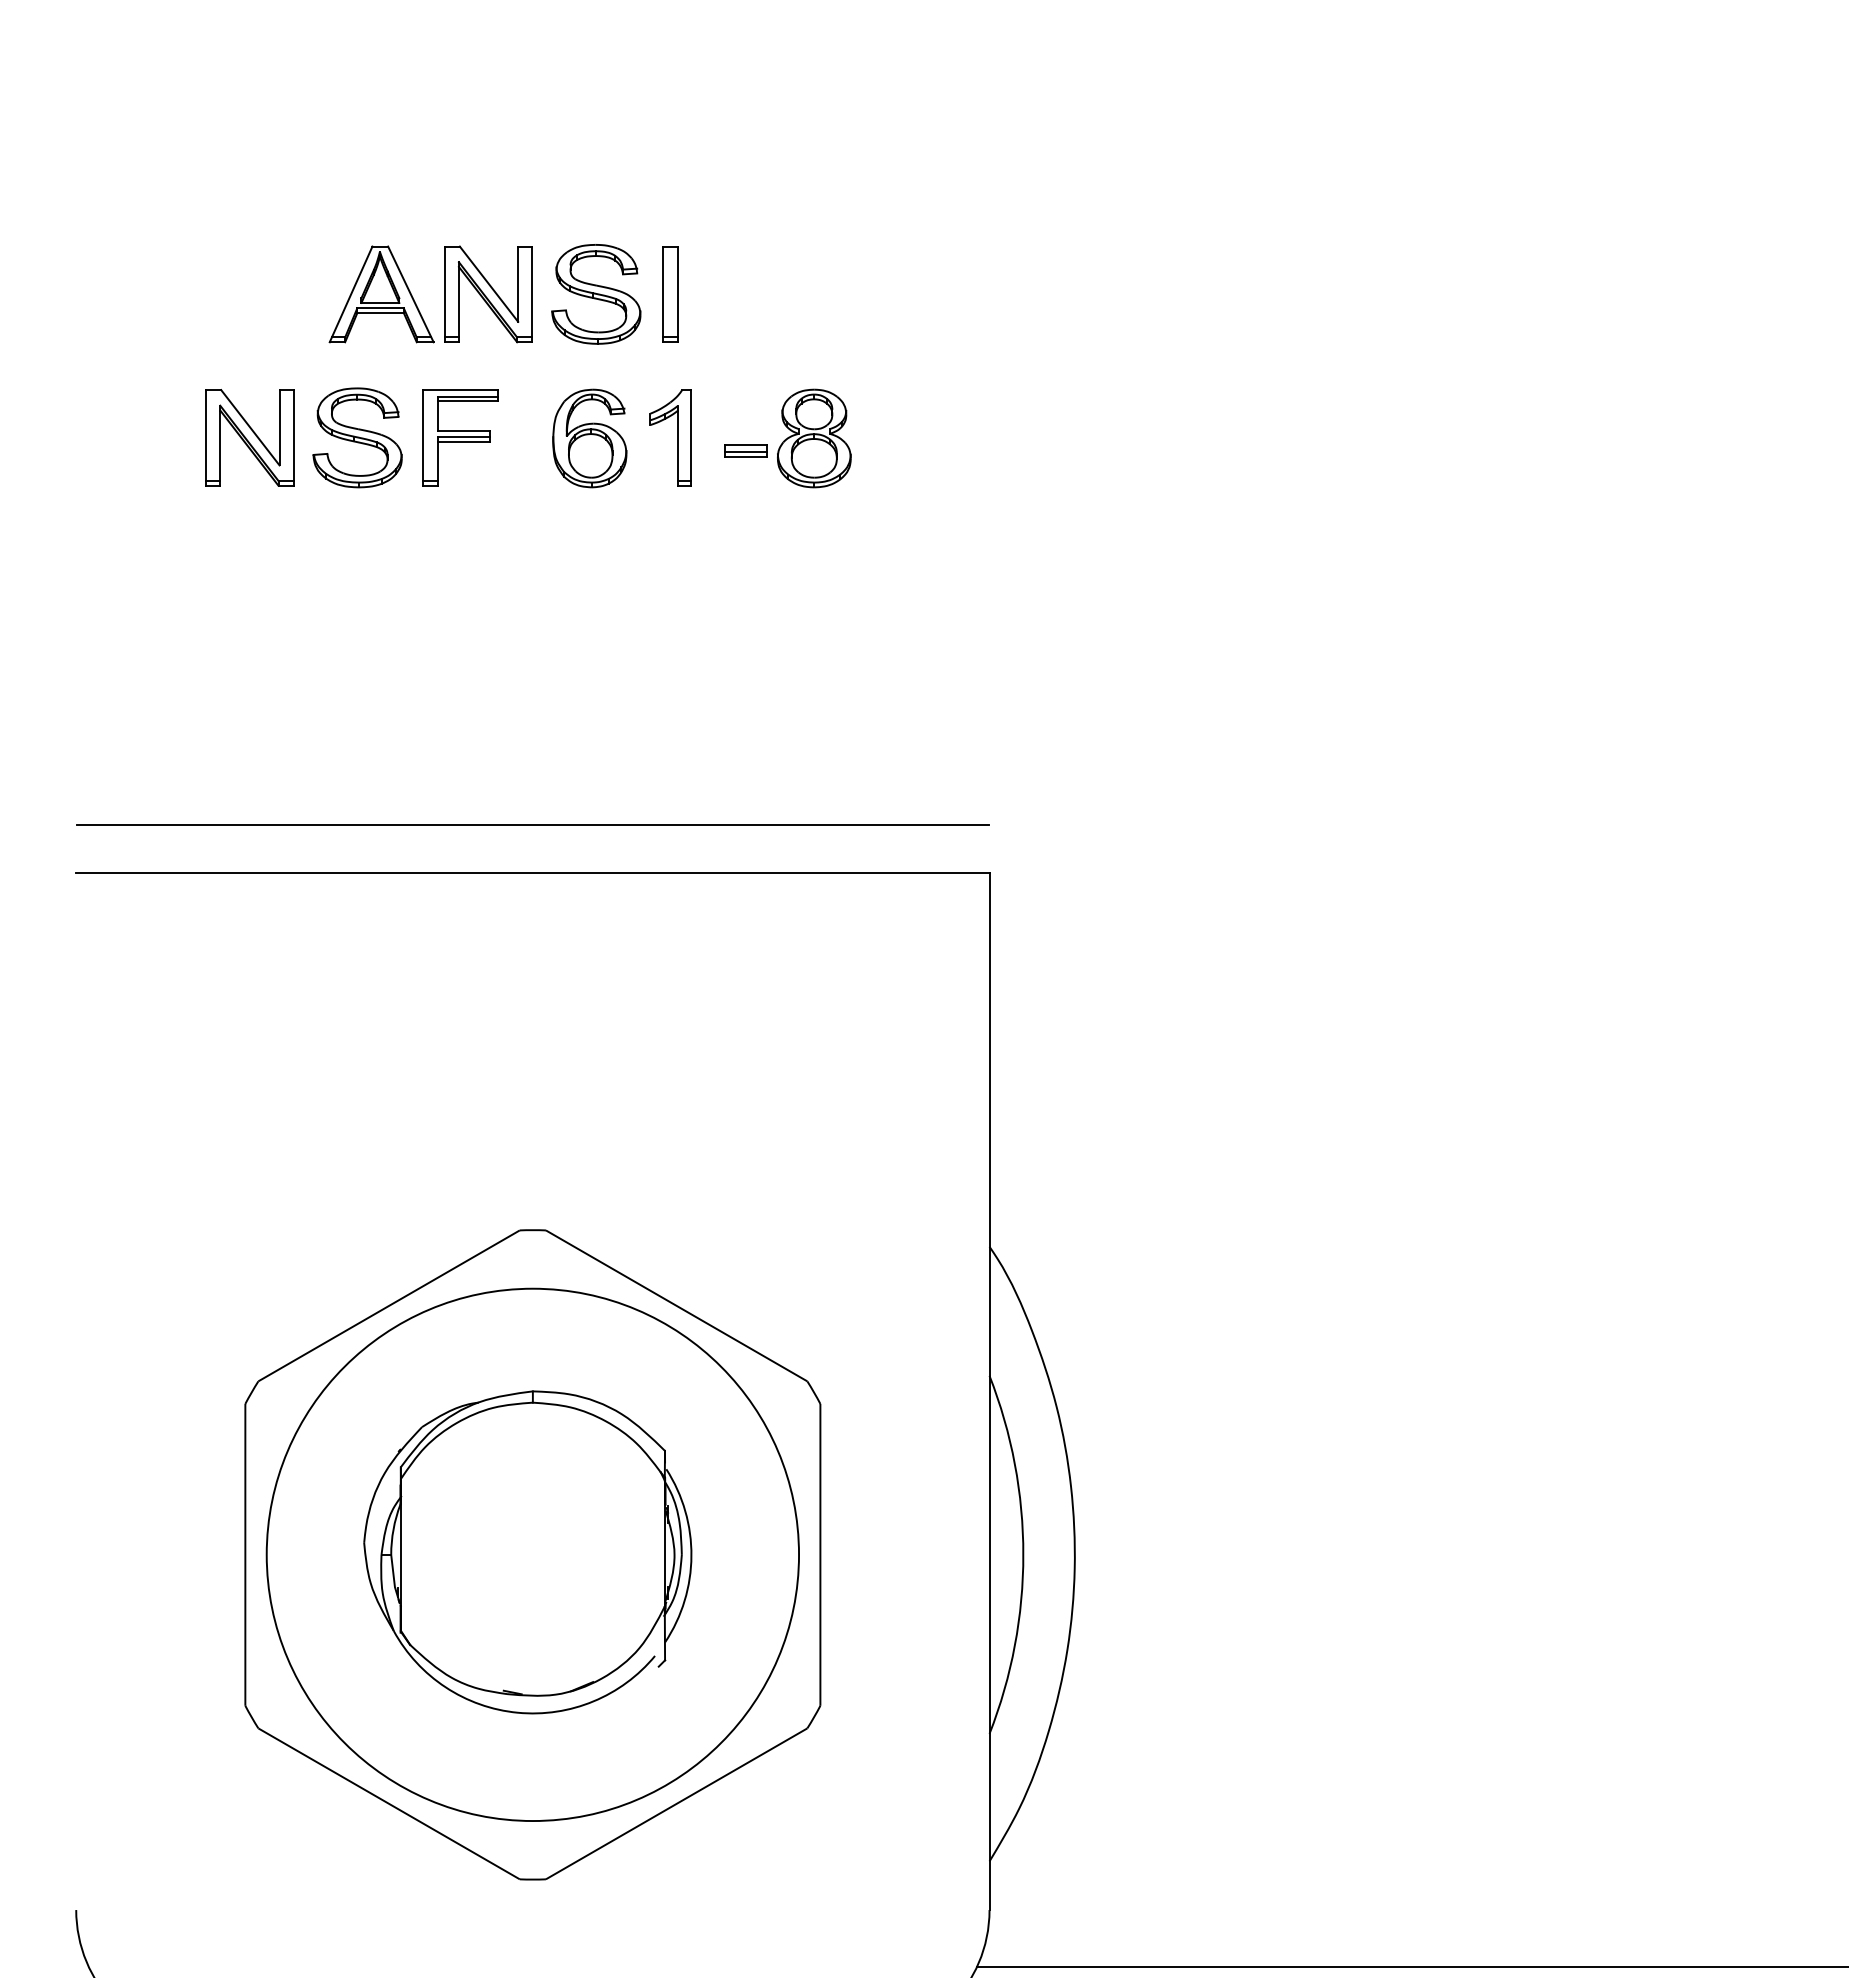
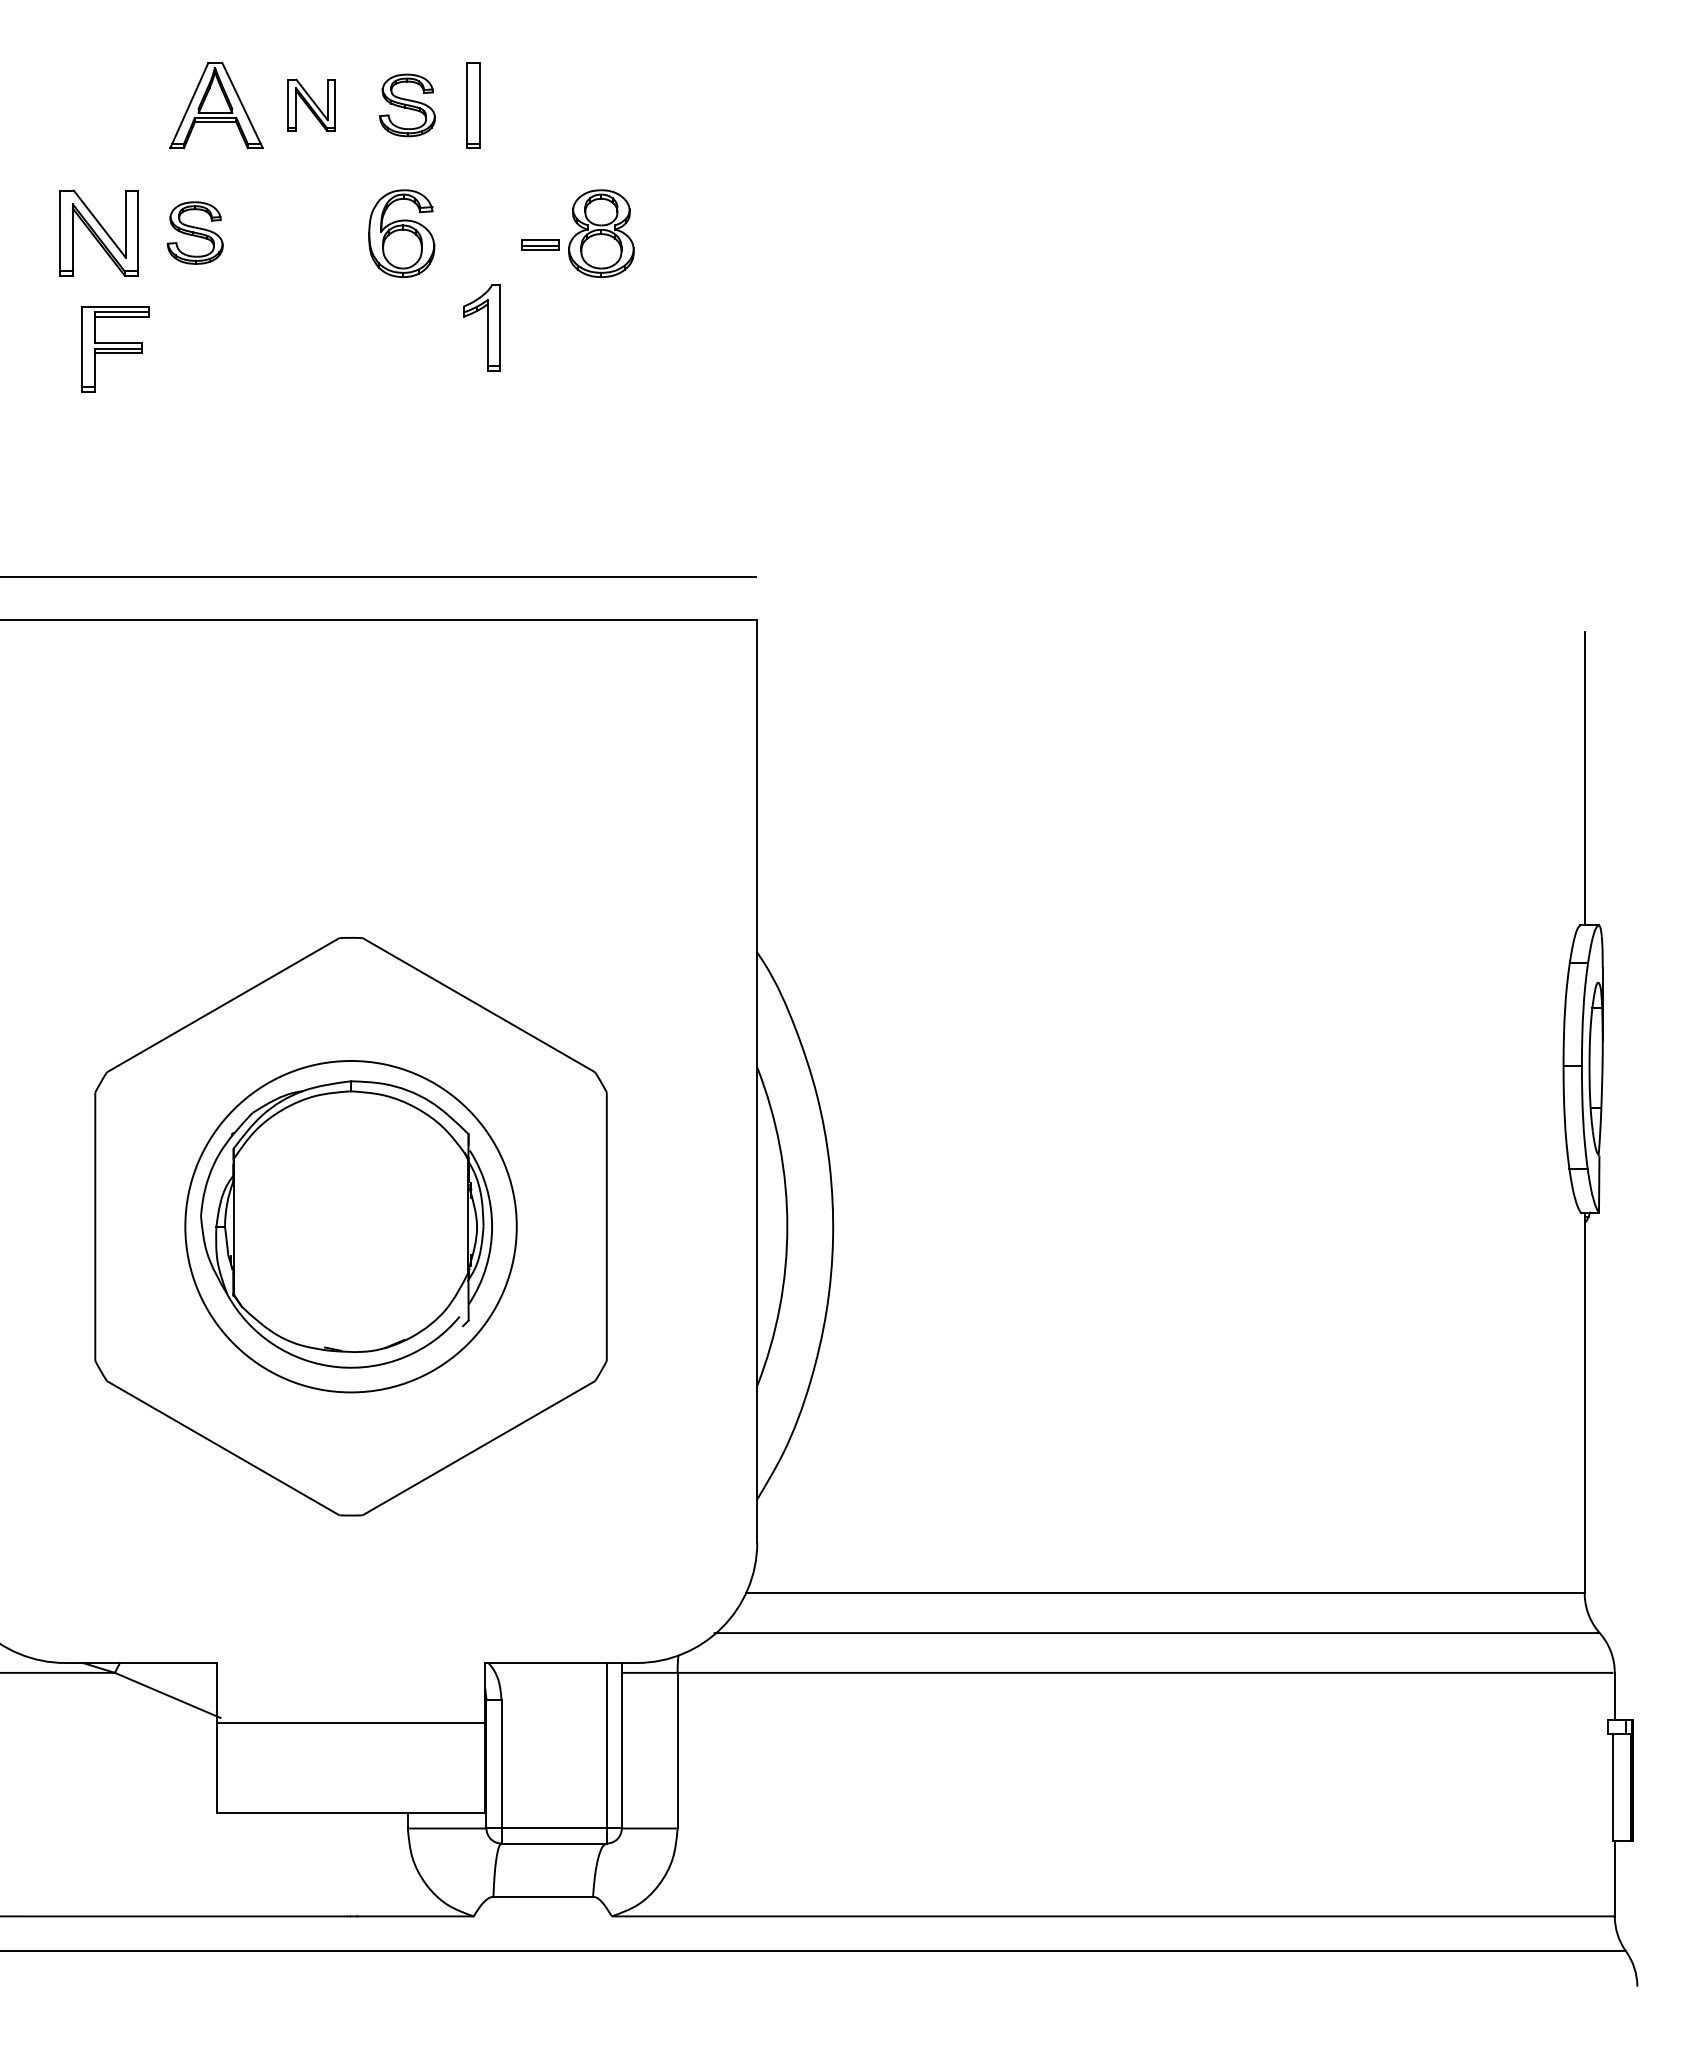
part: (488, 293) -> (311, 104), size x0.6
part: (596, 294) -> (407, 105), size x0.7
part: (357, 437) -> (195, 232), size x0.7
part: (670, 437) -> (481, 327), moved
part: (460, 438) -> (115, 349), moved
circle: (532, 1554) -> (350, 1226), size x0.7

